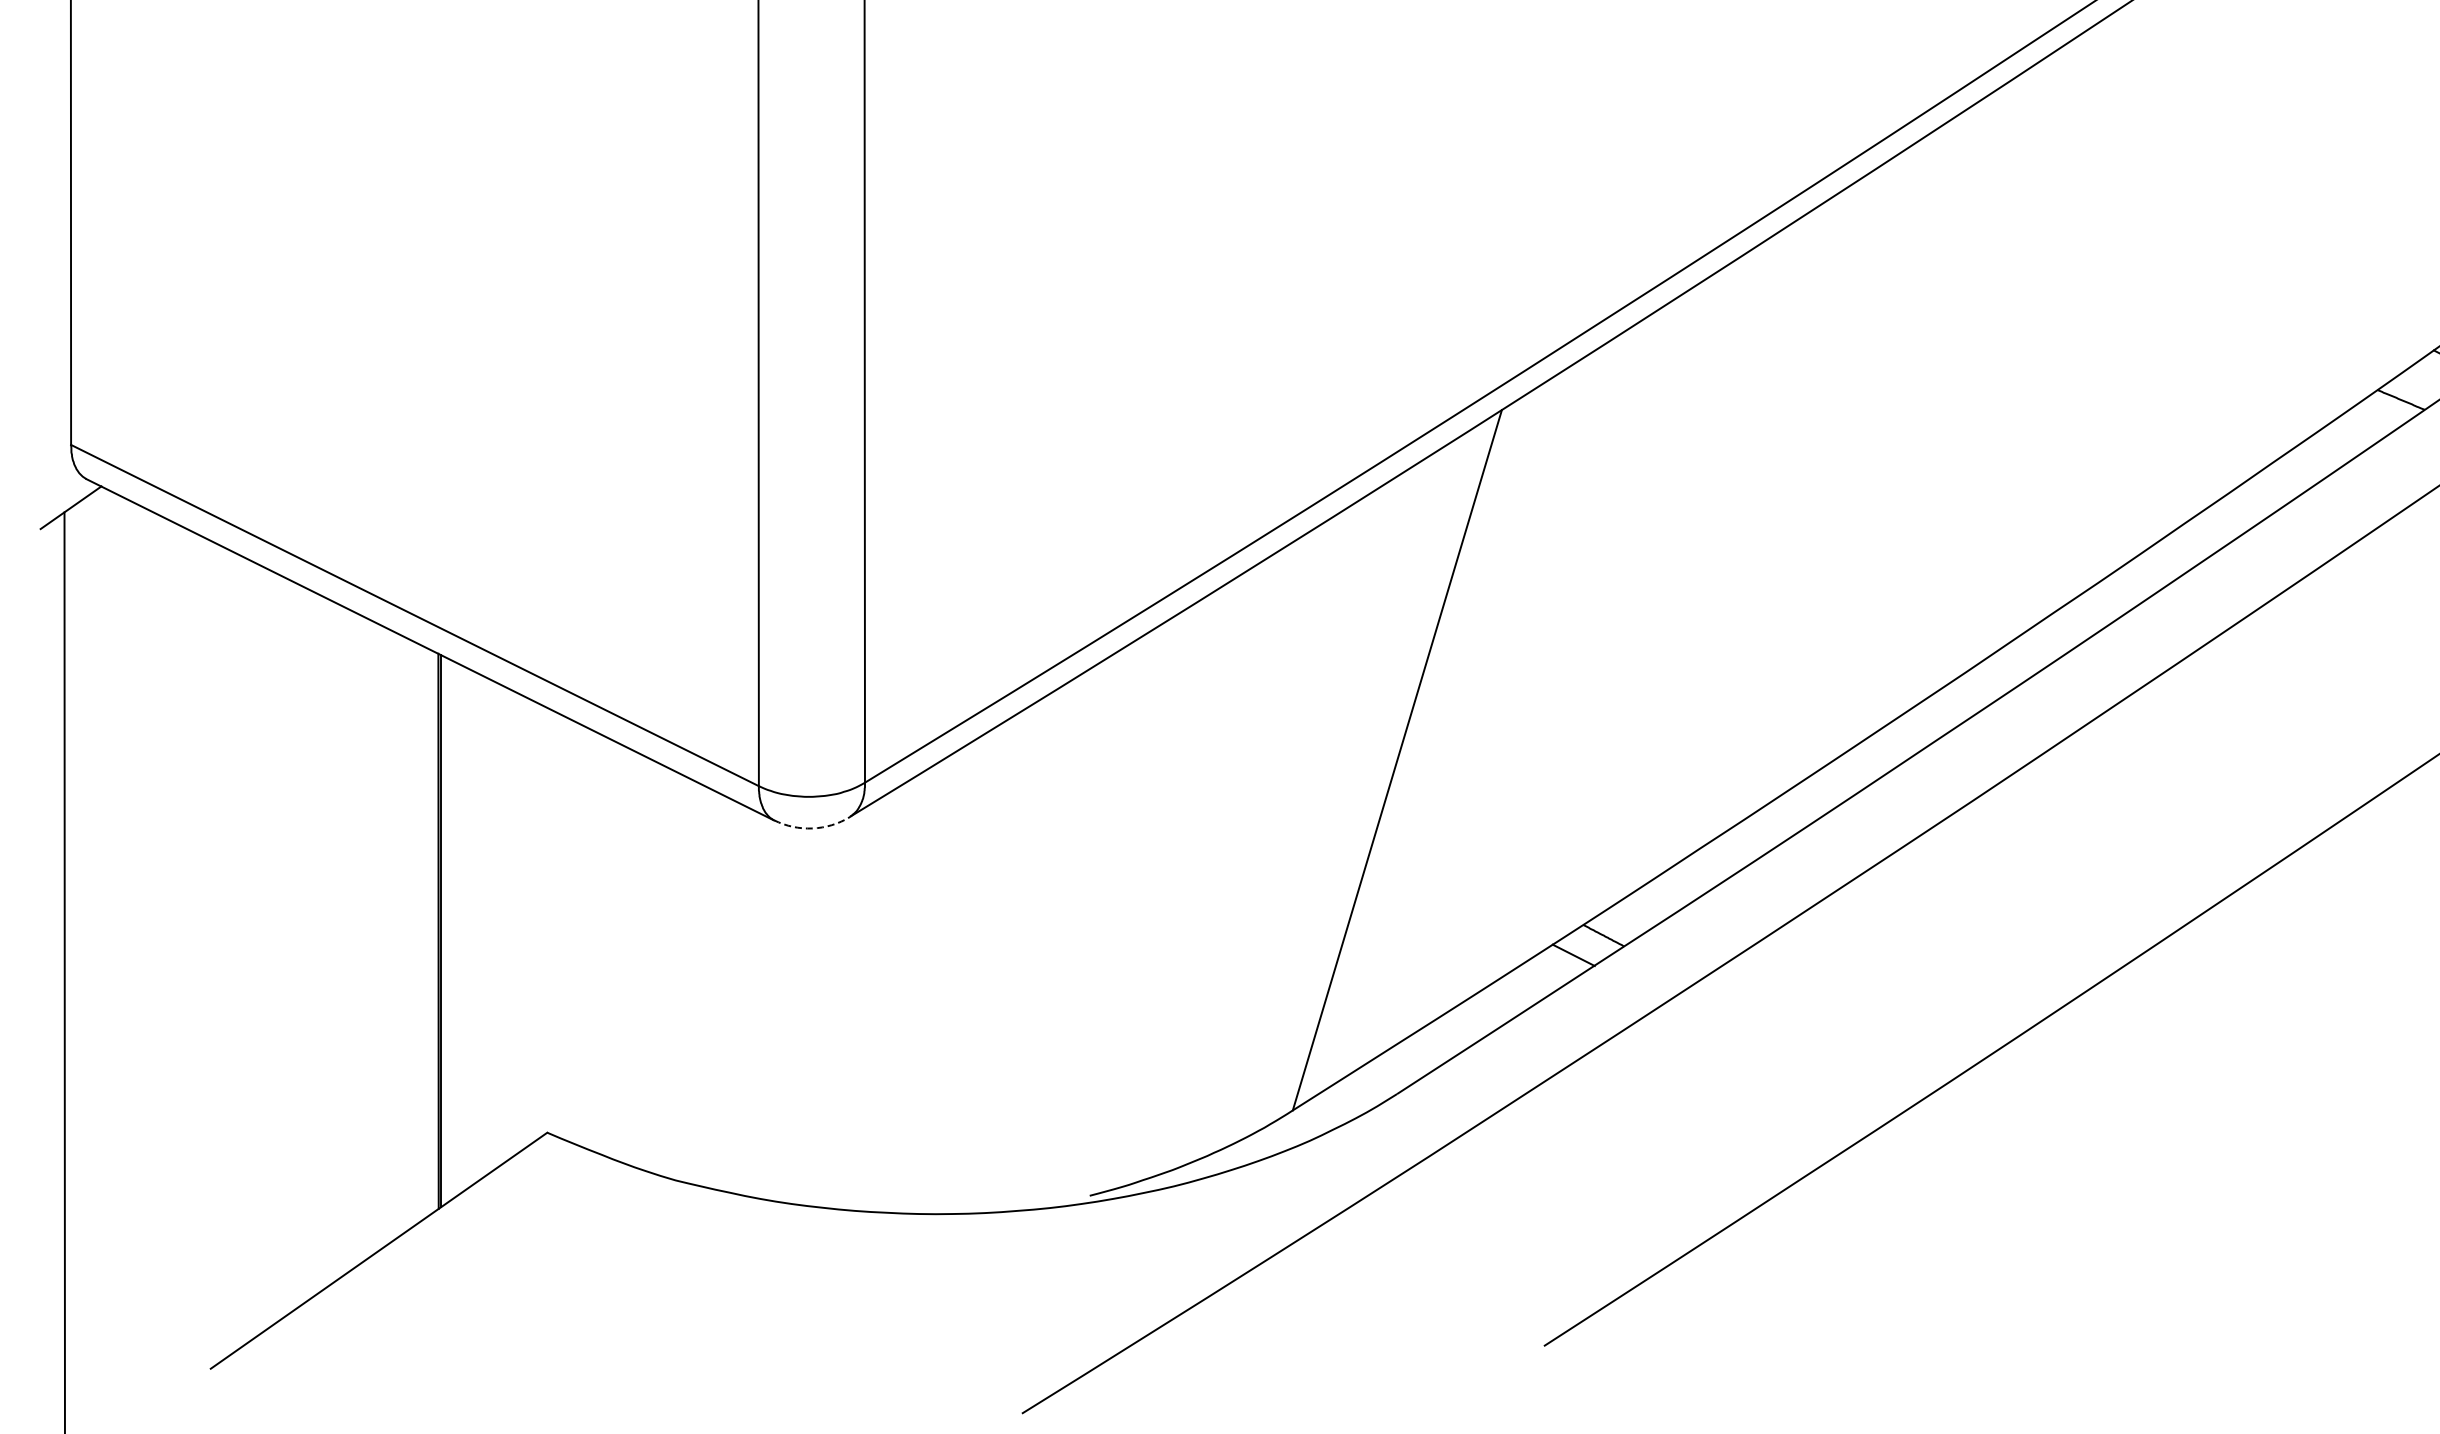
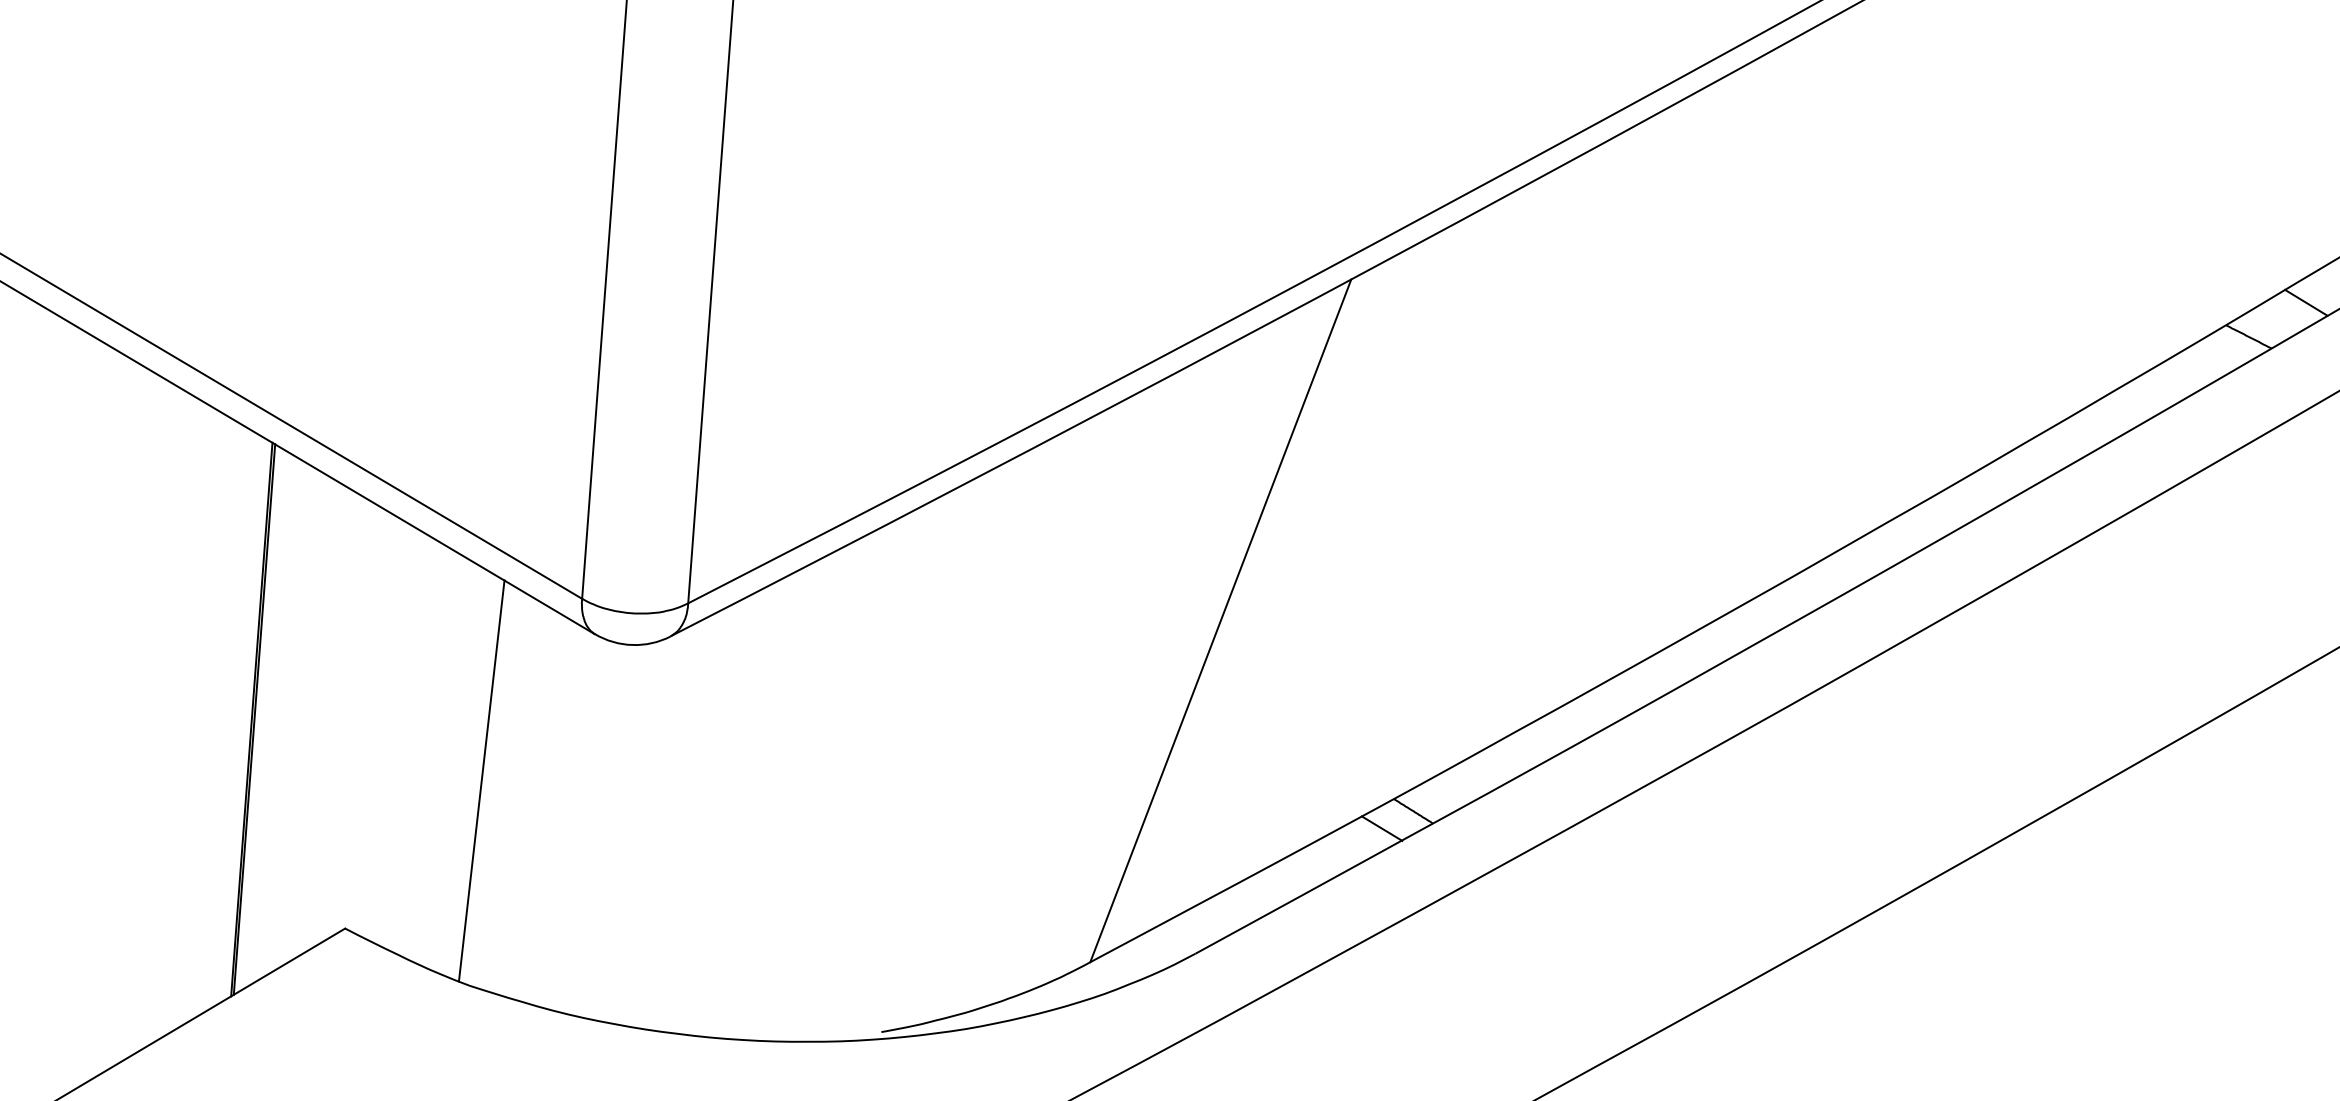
arc: (812, 828) -> (632, 645), dashed -> solid
line: (672, 974) -> (481, 780), added

